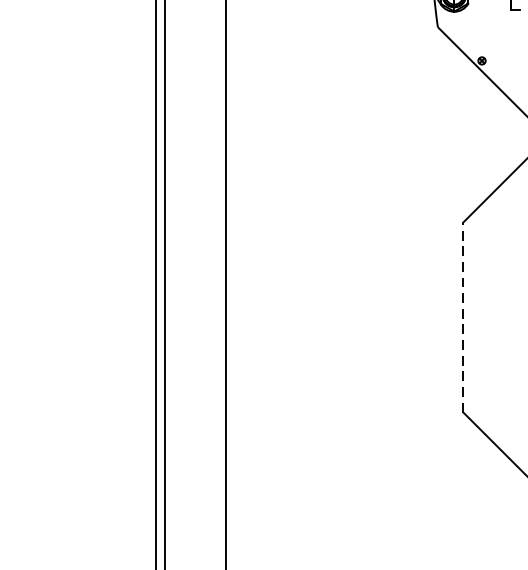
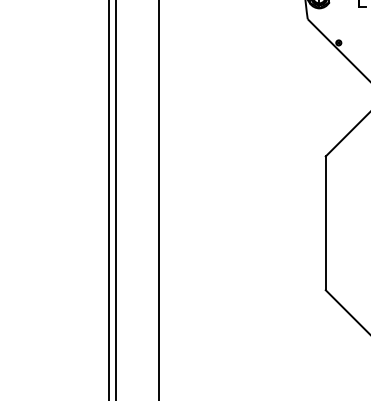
line: (463, 317) -> (325, 223), dashed -> solid

